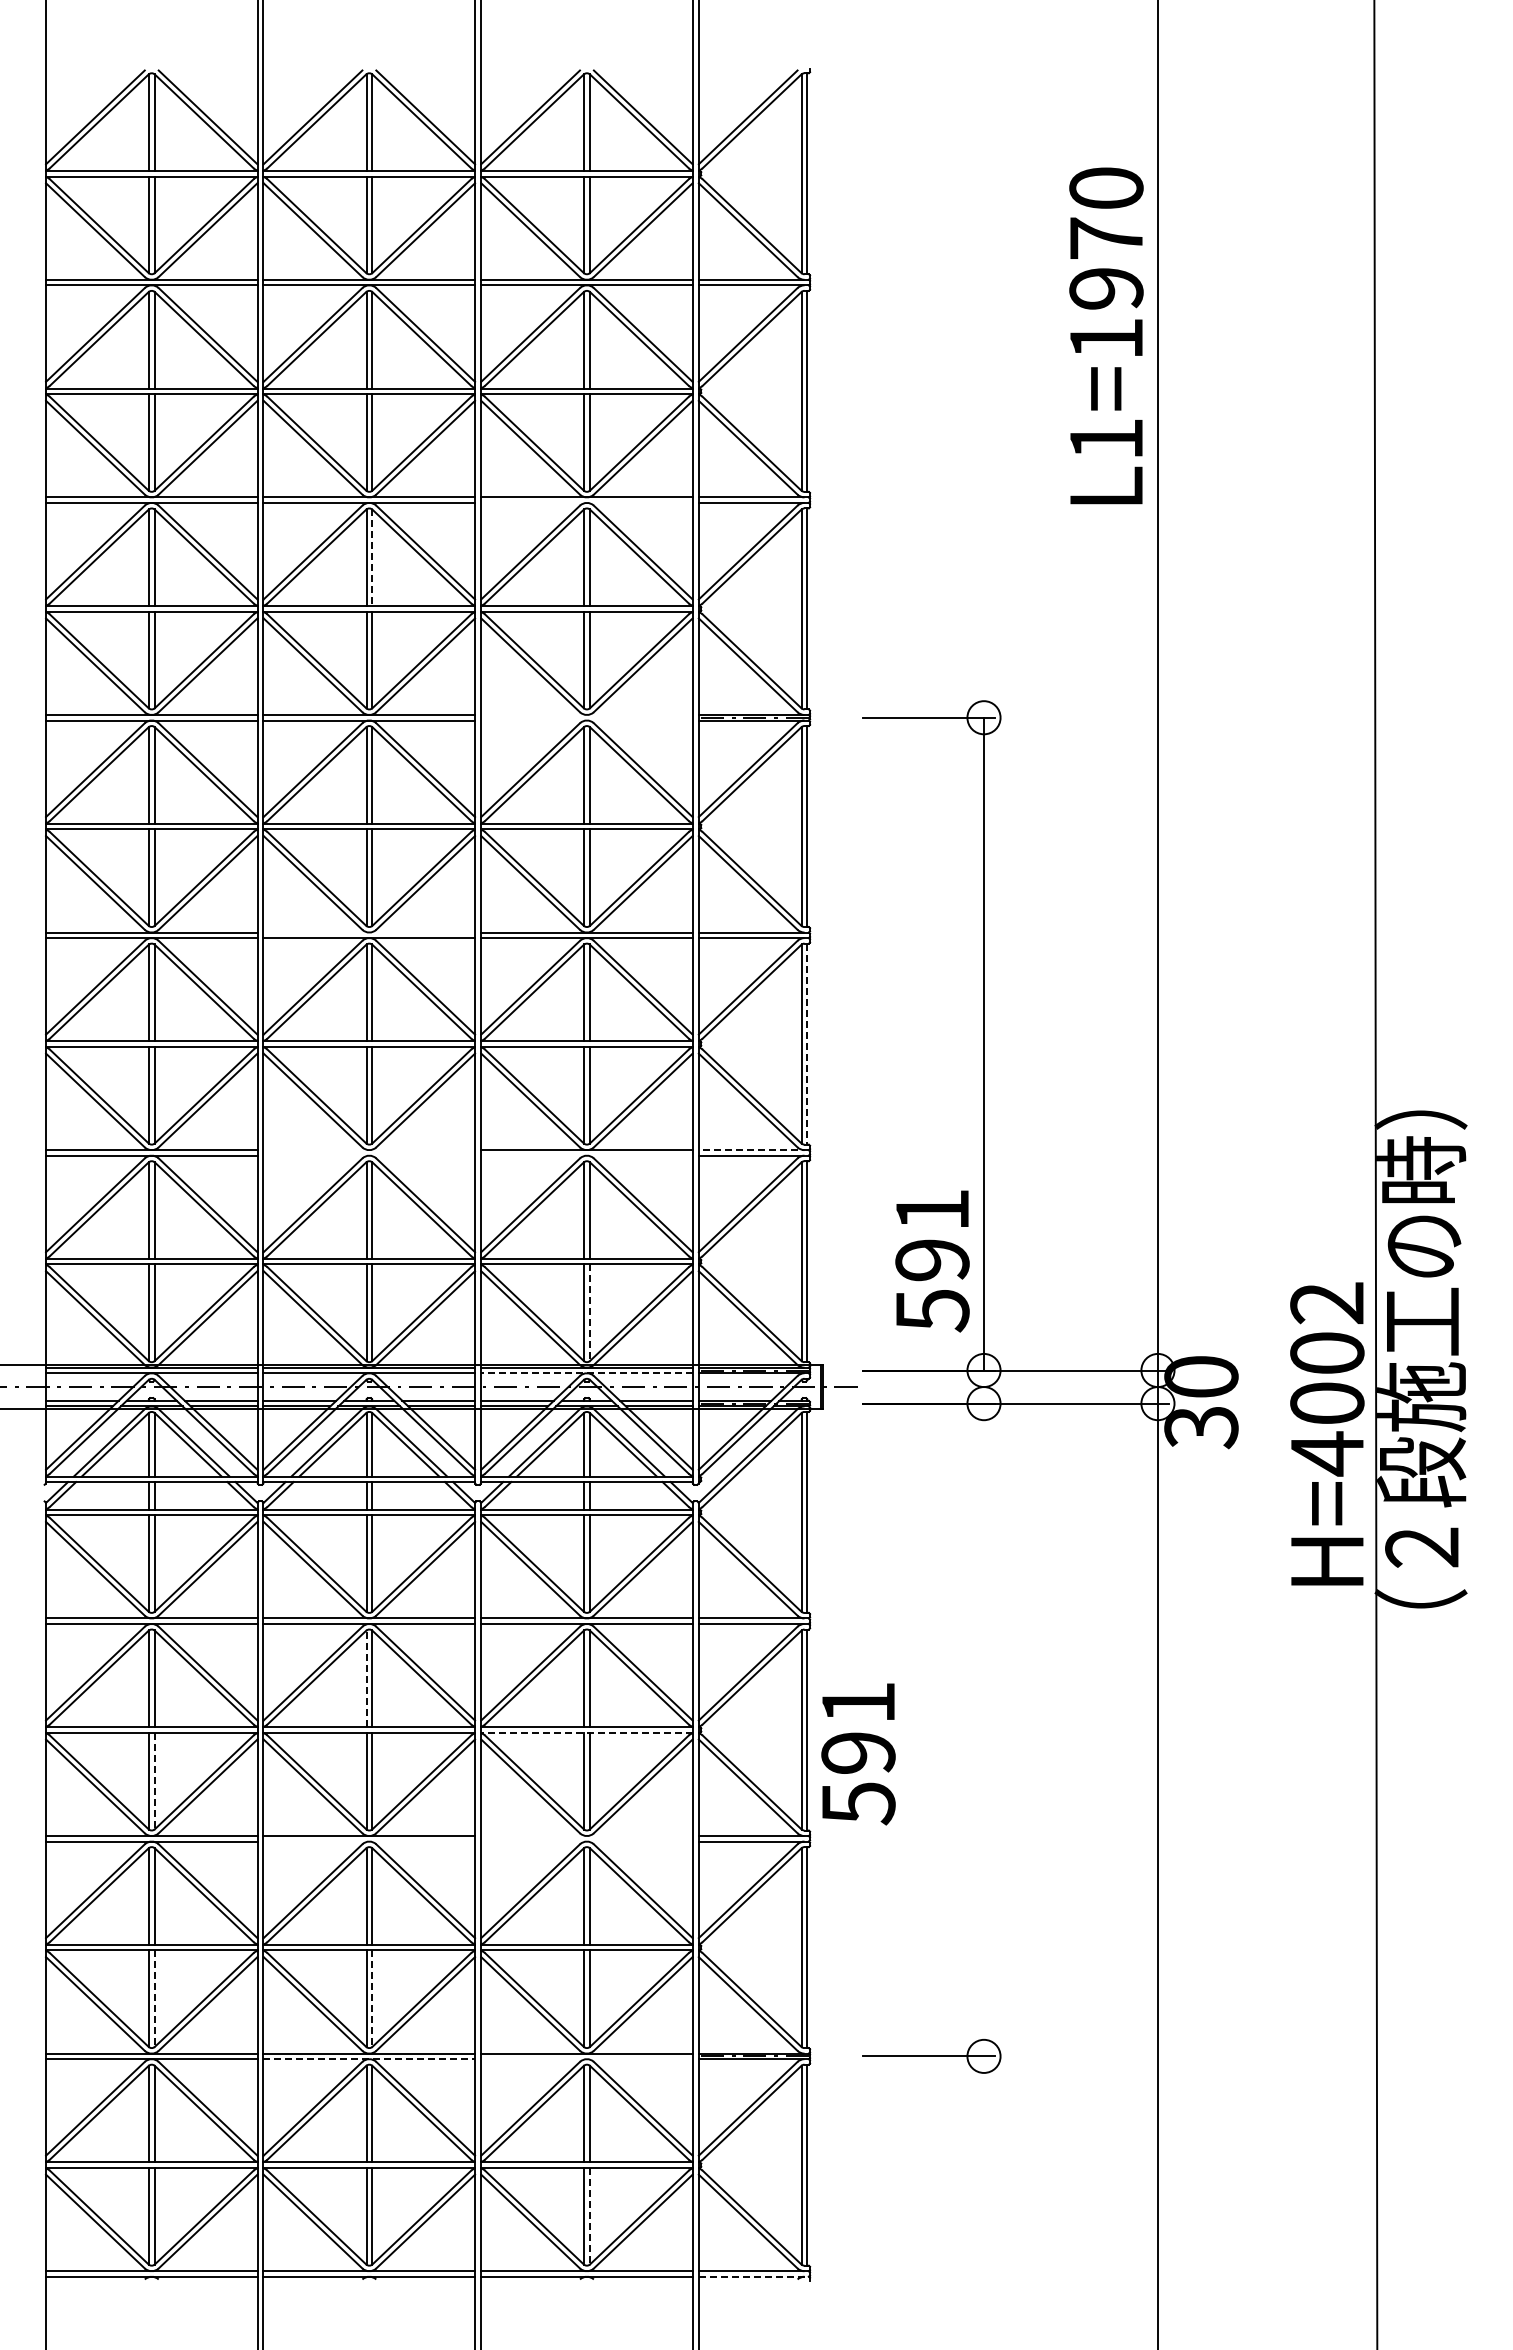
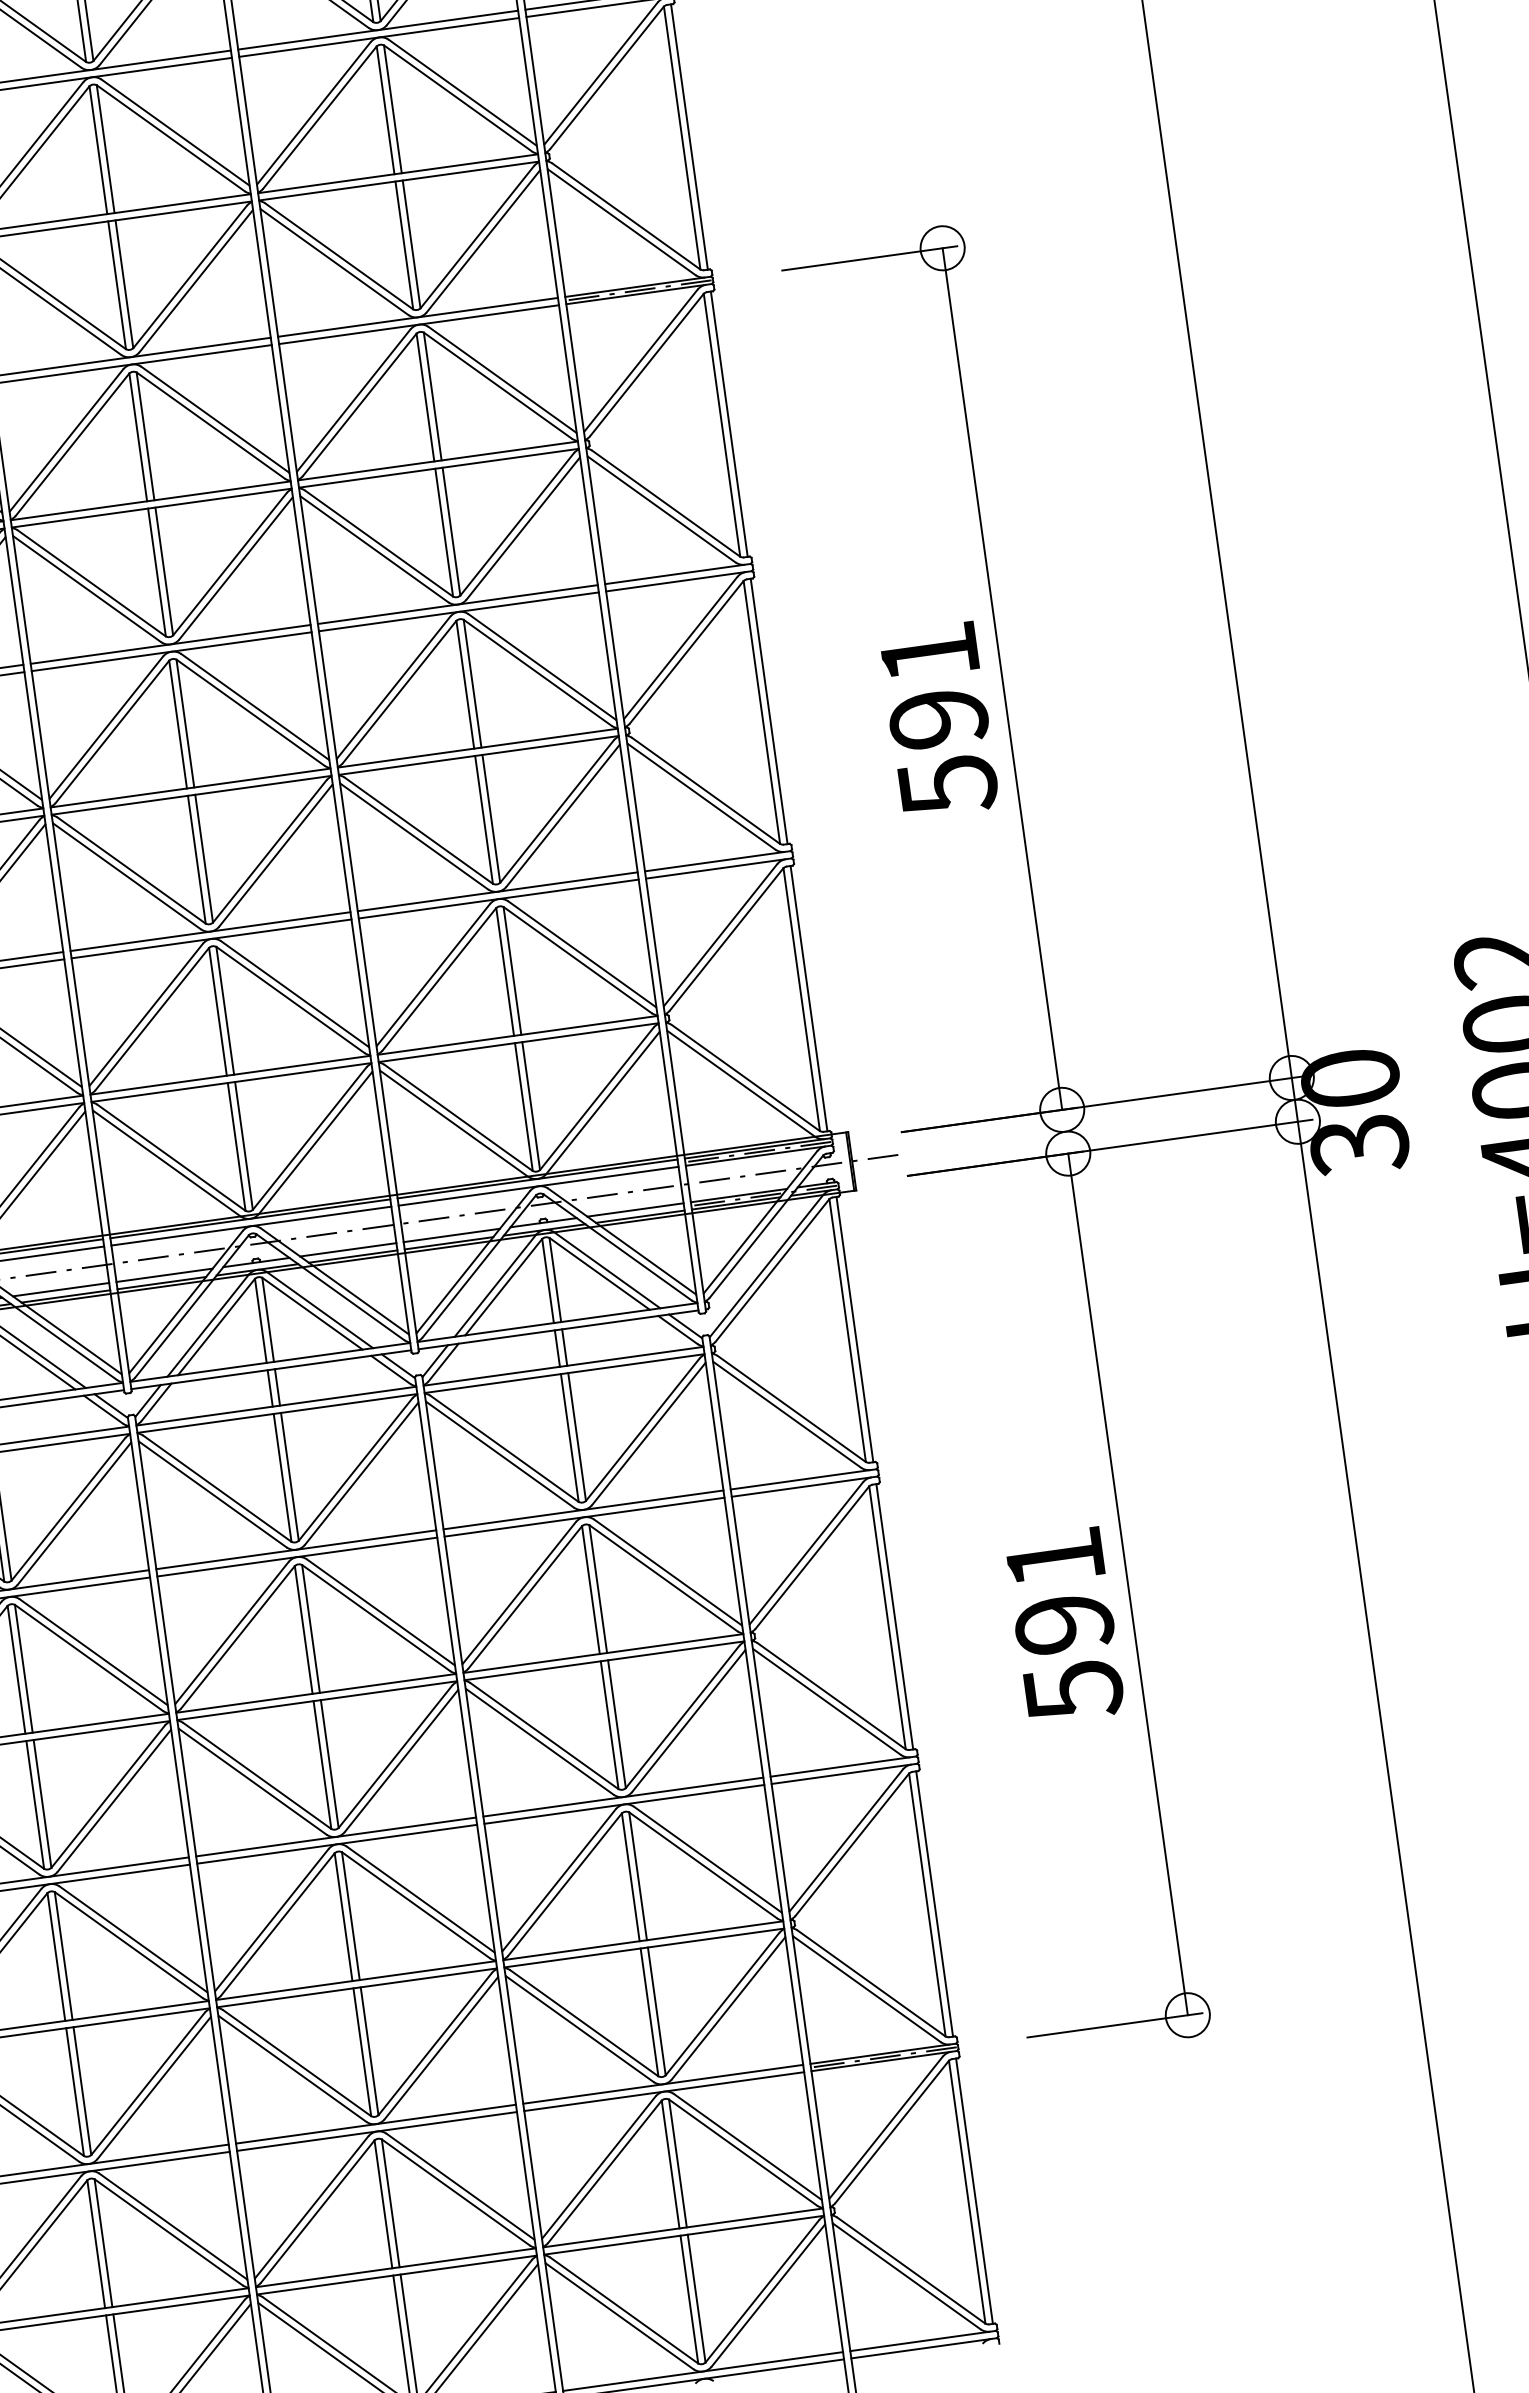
line: (586, 502) -> (378, 36), added
line: (372, 558) -> (106, 150), dashed -> solid
line: (586, 714) -> (417, 316), added
line: (586, 720) -> (418, 324), added
line: (369, 932) -> (170, 644), added
line: (807, 1044) -> (769, 711), dashed -> solid
line: (369, 1150) -> (210, 932), added
line: (753, 1150) -> (717, 861), dashed -> solid
line: (369, 1155) -> (211, 938), added
line: (586, 1155) -> (498, 898), added
text: (932, 1261) -> (938, 720), moved
line: (589, 1313) -> (531, 1106), dashed -> solid
line: (586, 1373) -> (538, 1186), dashed -> solid
line: (366, 1678) -> (303, 1629), dashed -> solid
line: (984, 1729) -> (1128, 1583), added
line: (586, 1732) -> (603, 1660), dashed -> solid
text: (858, 1754) -> (1064, 1626), moved
line: (154, 1781) -> (42, 1804), dashed -> solid
line: (586, 1836) -> (622, 1797), added
line: (369, 1841) -> (337, 1844), added
line: (586, 1841) -> (623, 1804), added
line: (154, 1999) -> (82, 2092), dashed -> solid
line: (372, 1999) -> (370, 2052), dashed -> solid
line: (369, 2059) -> (377, 2131), dashed -> solid
line: (586, 2059) -> (663, 2092), added
line: (589, 2216) -> (696, 2298), dashed -> solid
line: (754, 2276) -> (925, 2347), dashed -> solid

